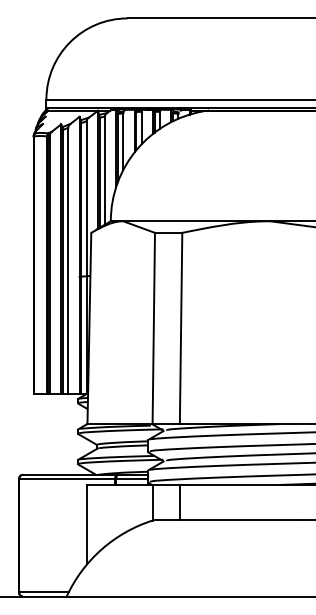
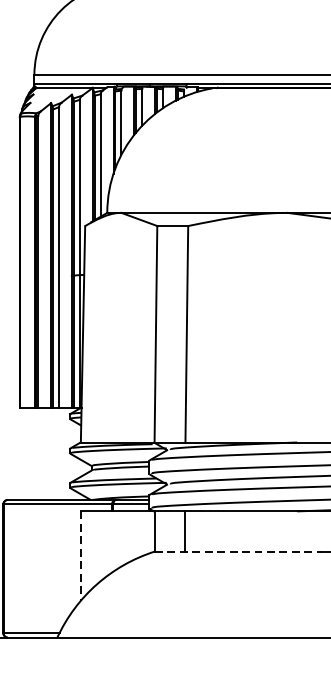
line: (226, 520) -> (238, 551), solid -> dashed
line: (87, 524) -> (80, 556), solid -> dashed

